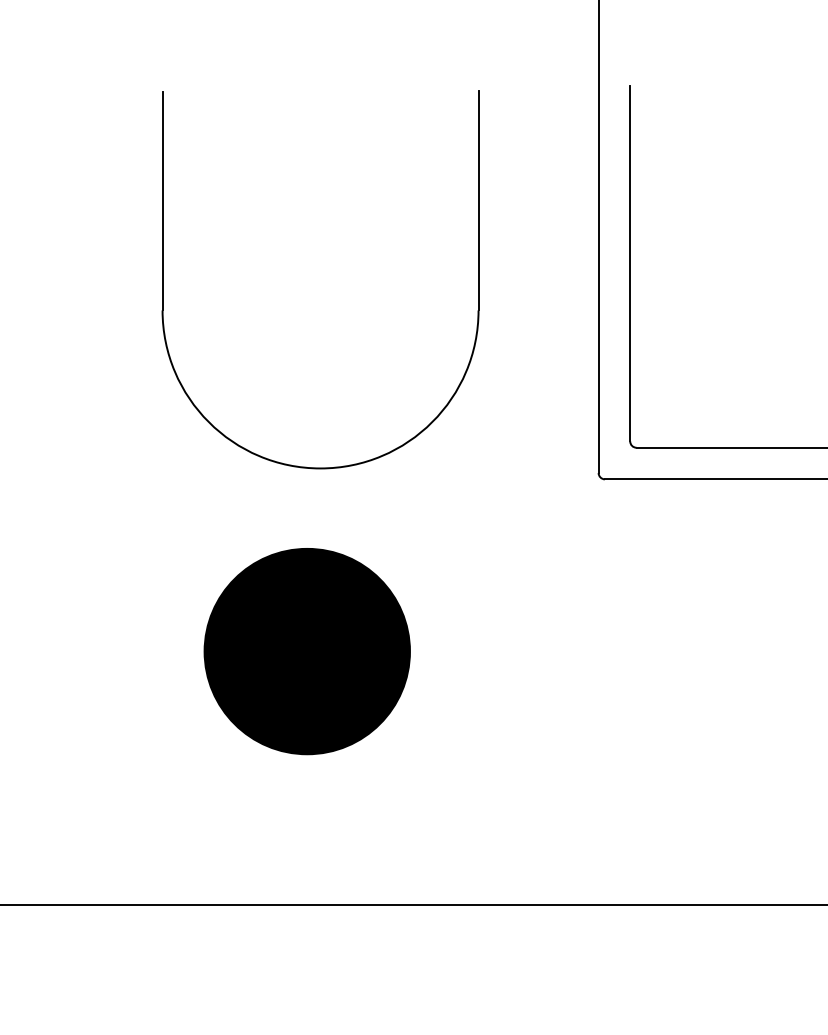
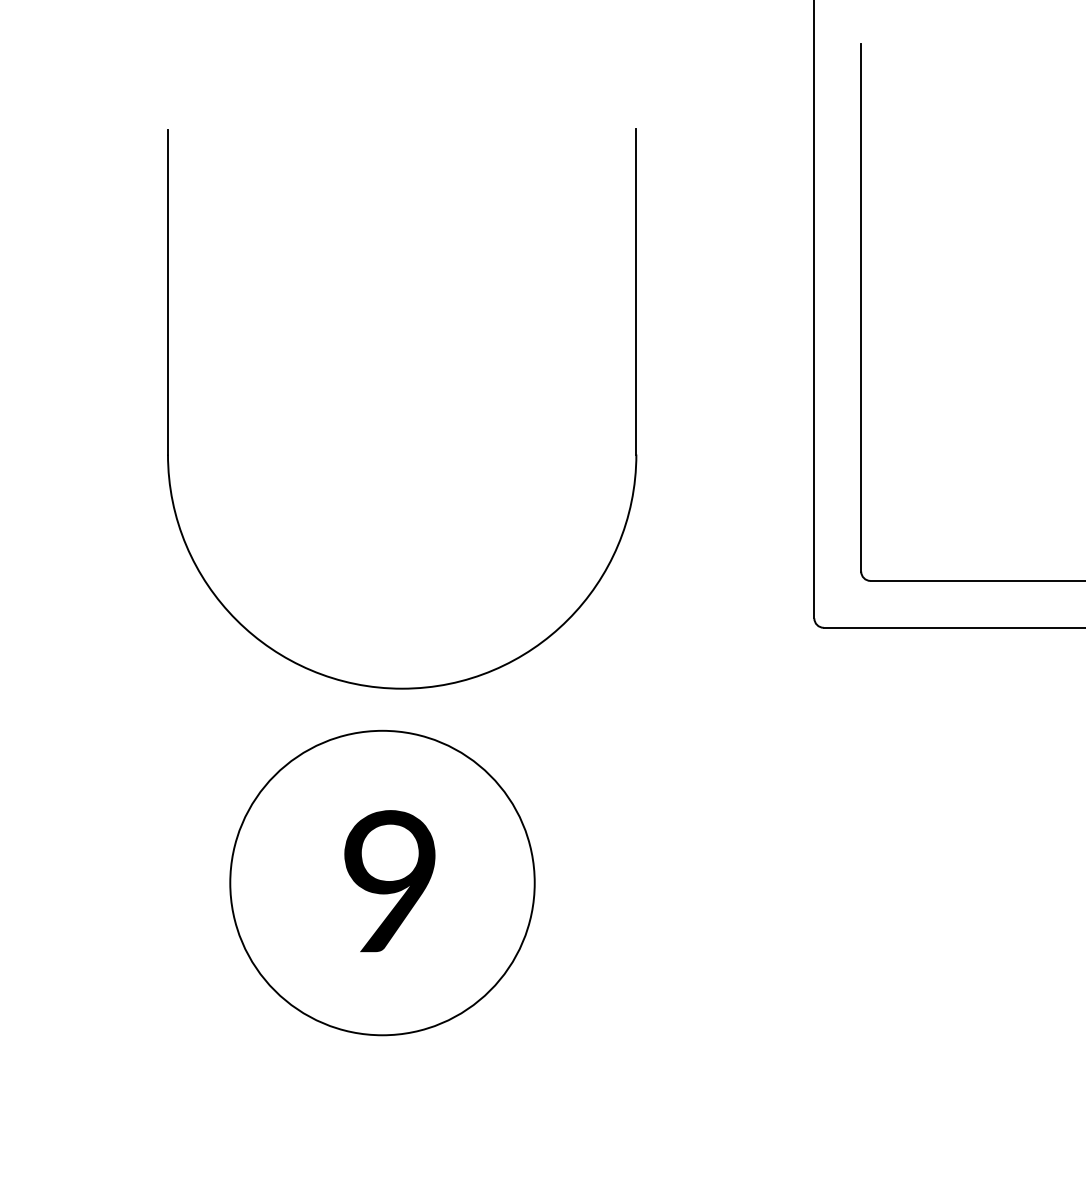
part: (163, 279) -> (169, 408), moved
fill: (306, 651) -> (381, 882), removed

